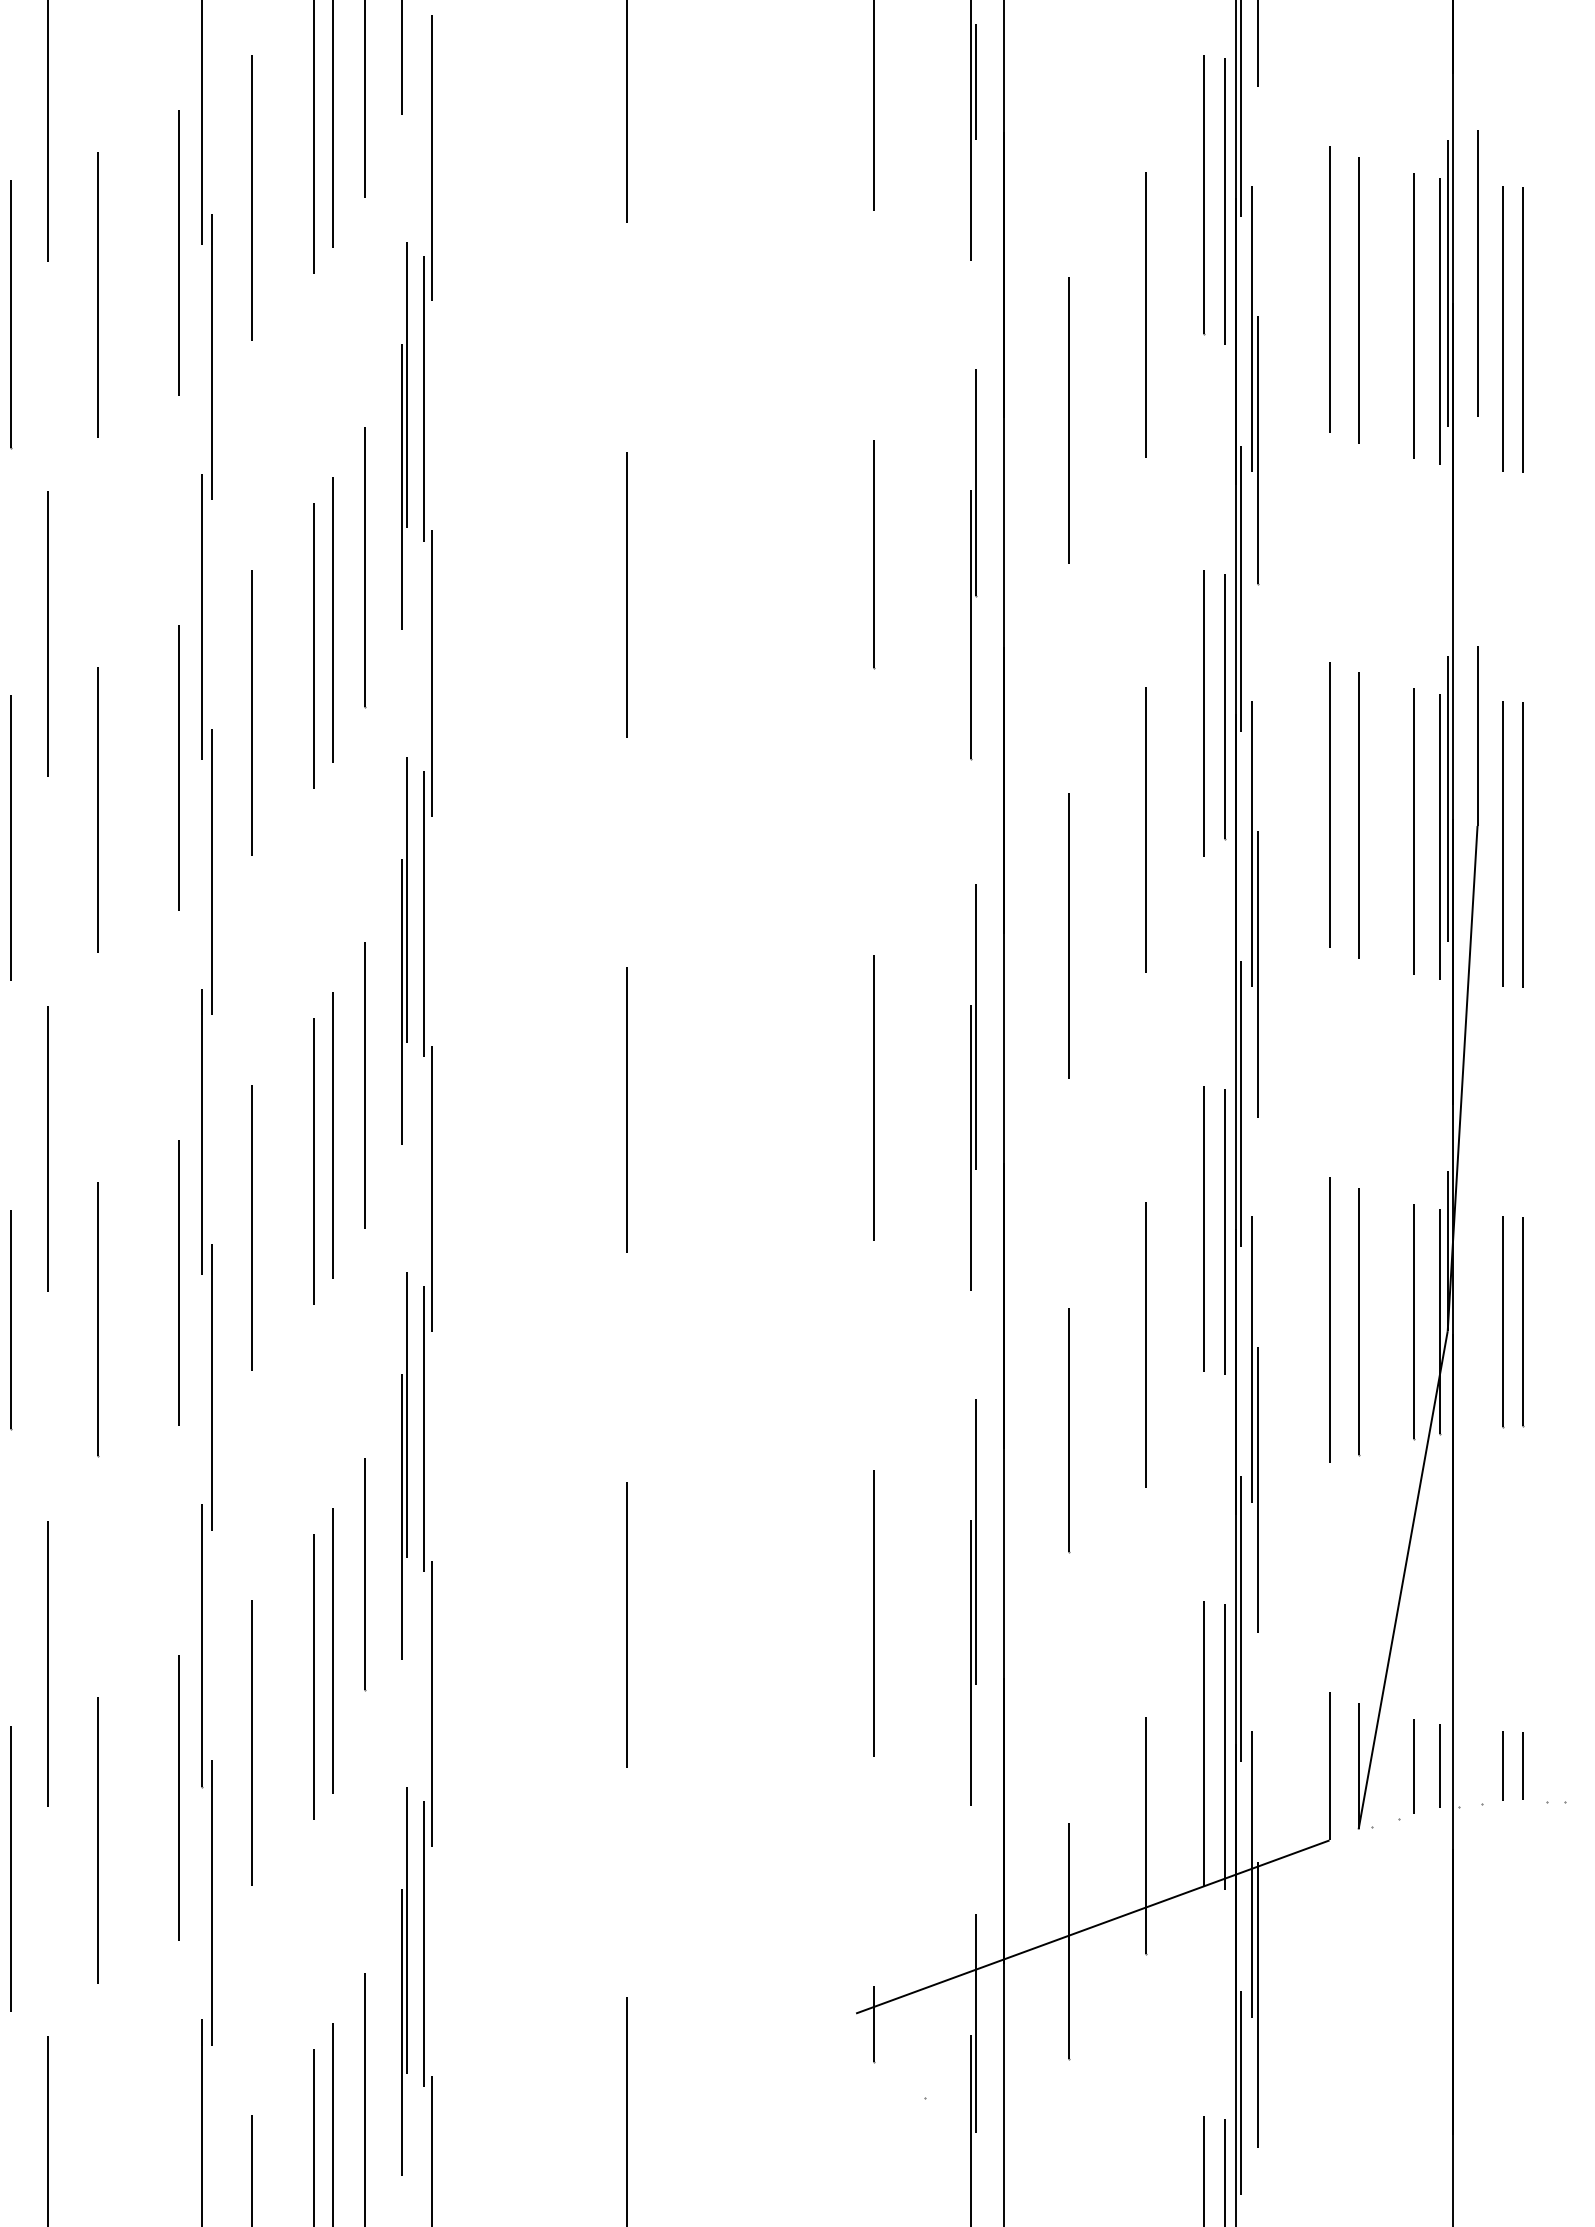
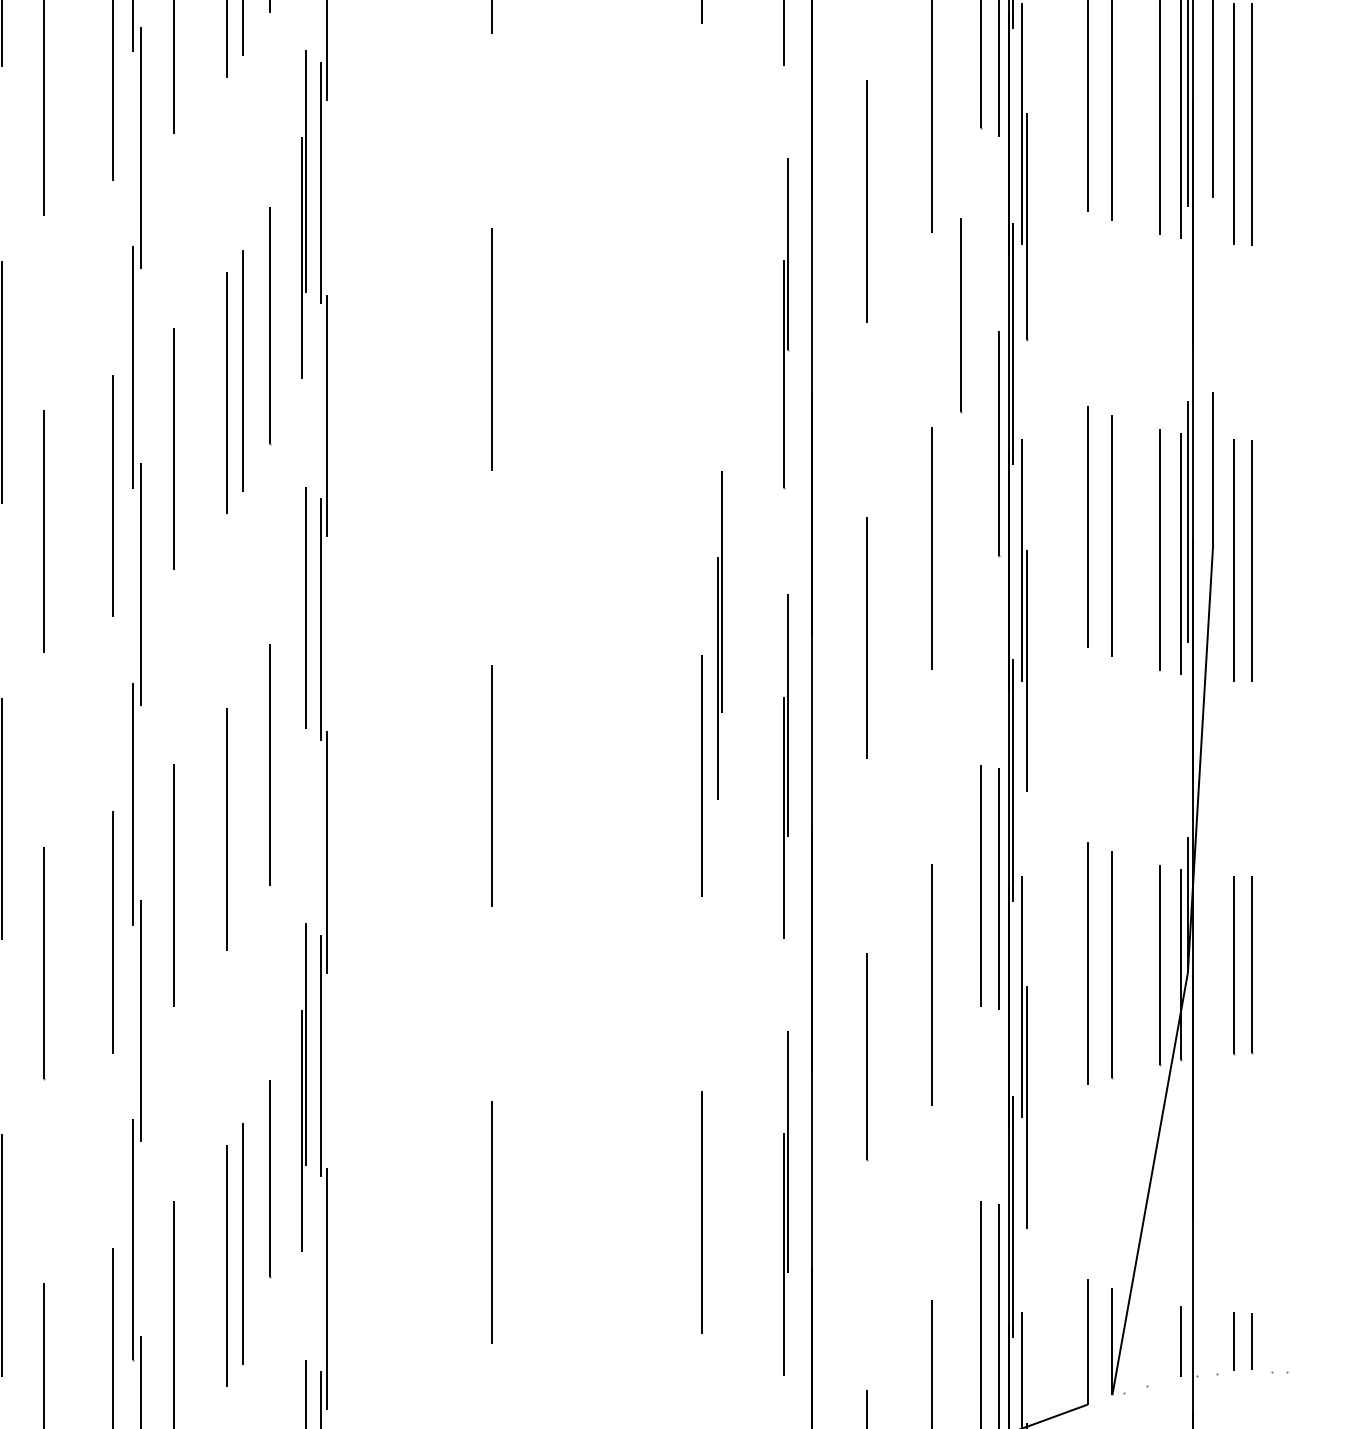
line: (874, 554) -> (961, 315), moved
line: (1203, 713) -> (980, 449), removed
part: (895, 931) -> (719, 634), added
line: (401, 1002) -> (301, 694), removed
line: (333, 1135) -> (243, 807), removed
line: (1414, 1765) -> (1159, 1341), removed

